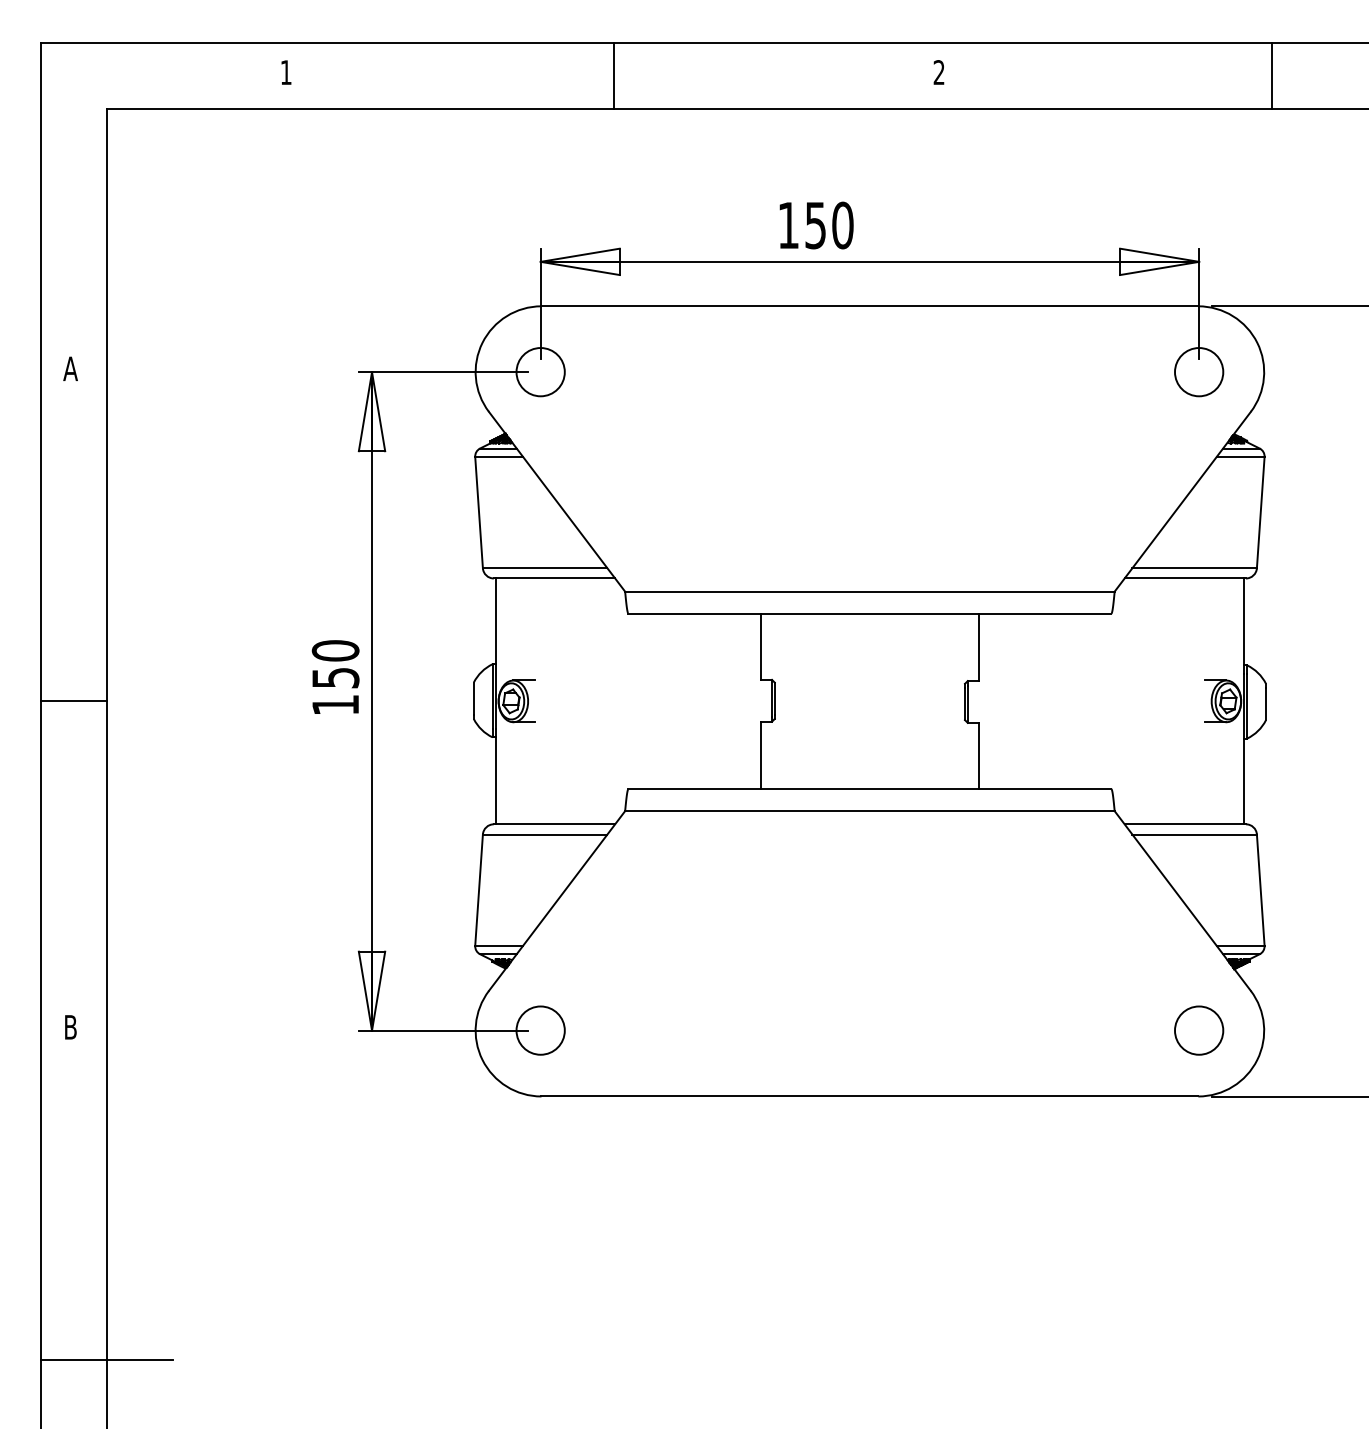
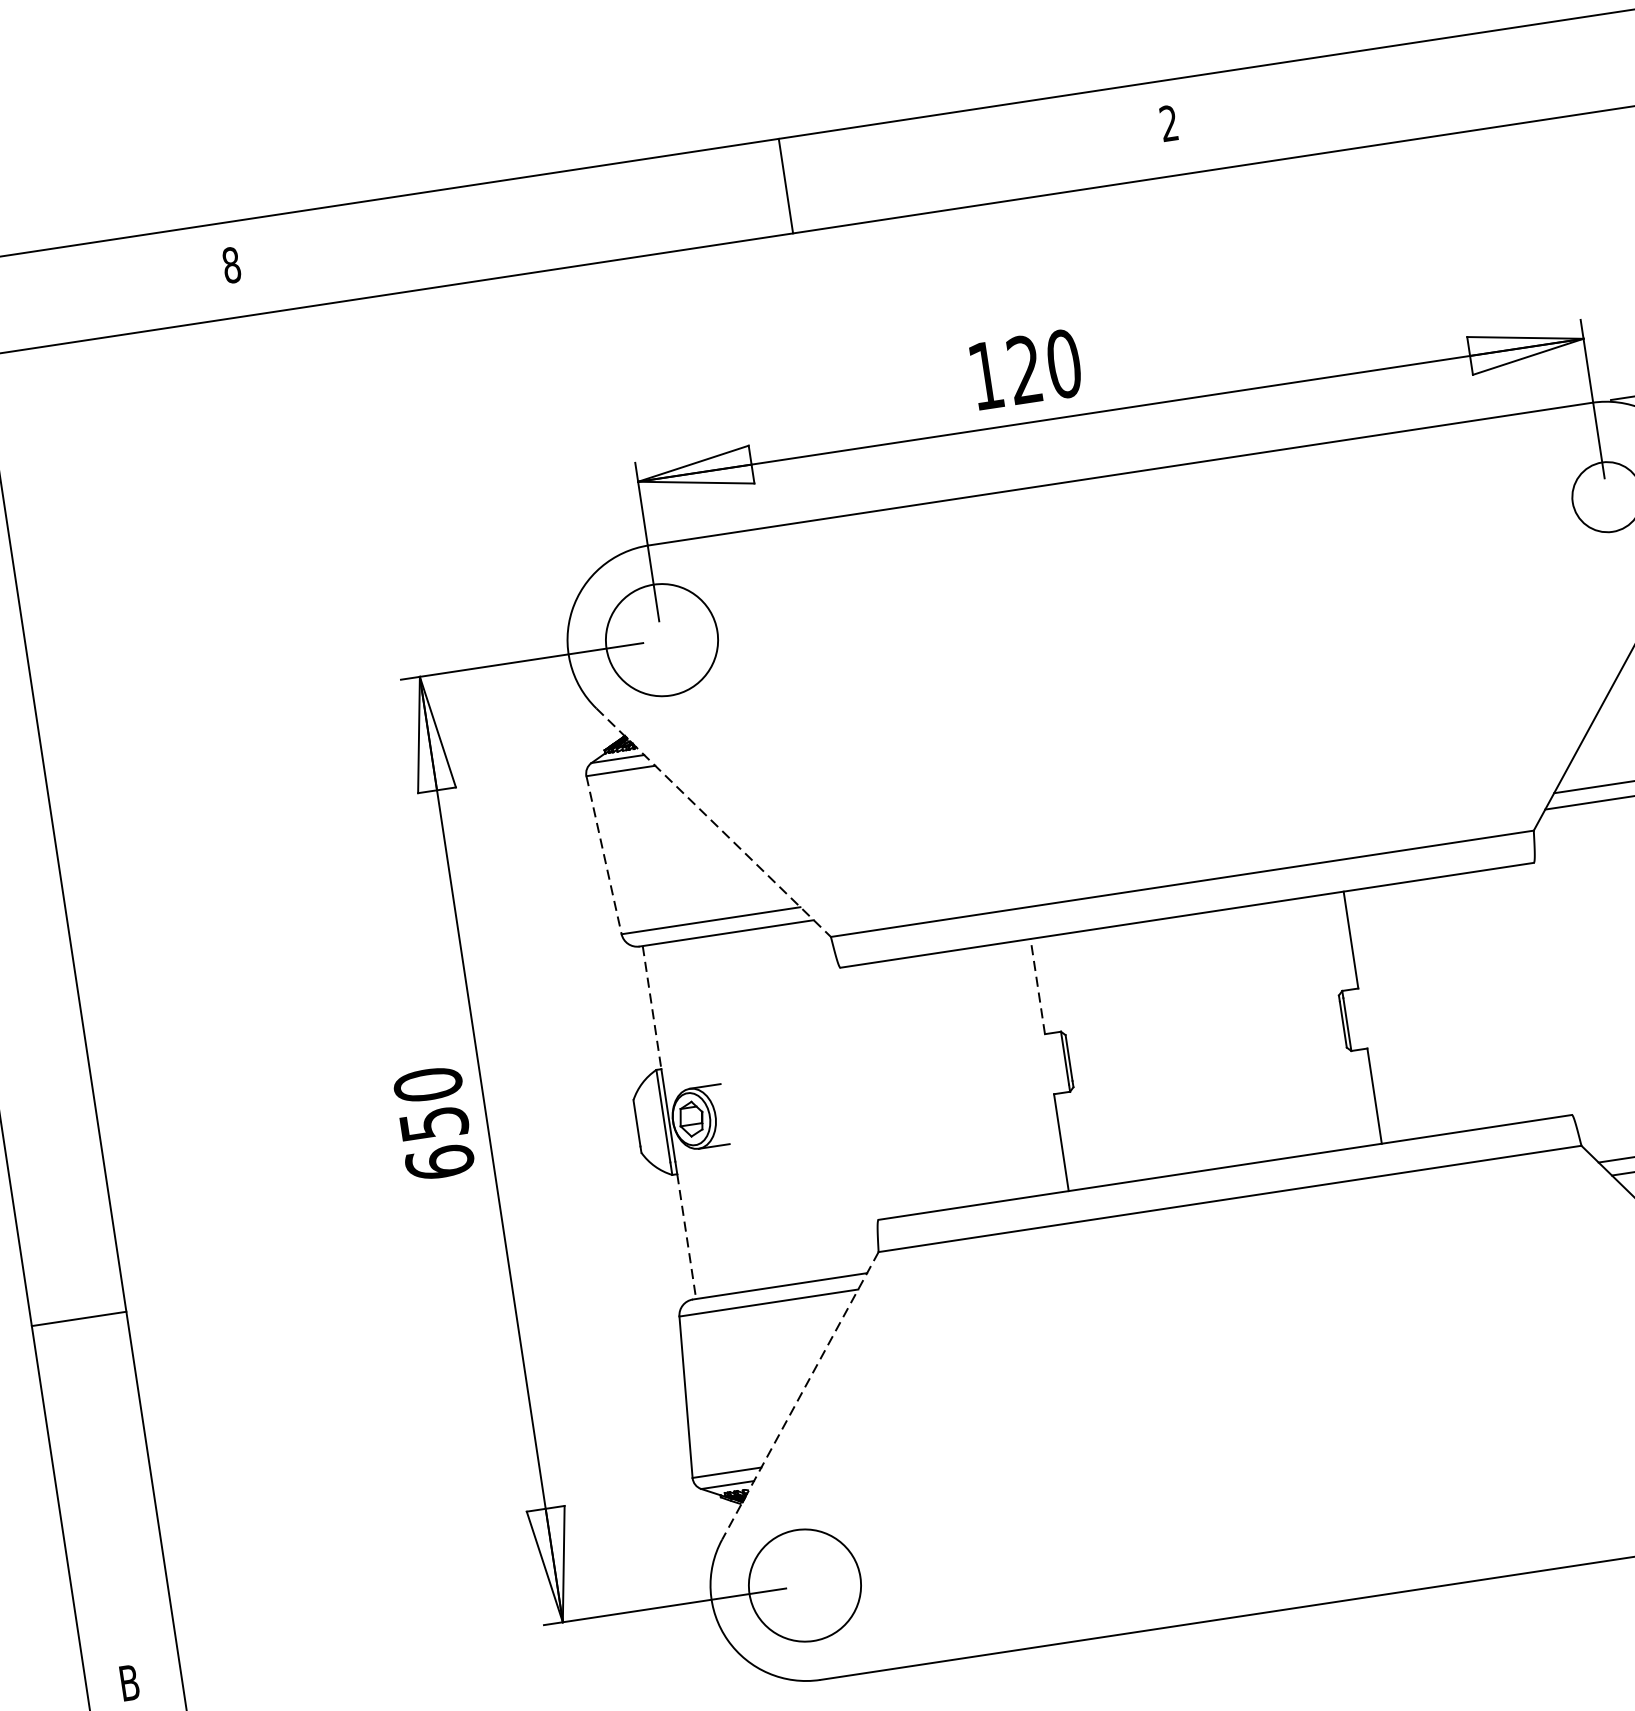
text: (285, 72) -> (230, 265), 1 -> 8
line: (613, 75) -> (785, 185), moved
text: (815, 225) -> (1024, 369), 150 -> 120
circle: (540, 372) -> (661, 640), size x1.6
line: (557, 501) -> (714, 822), solid -> dashed
line: (479, 512) -> (604, 854), solid -> dashed
line: (496, 621) -> (652, 1007), solid -> dashed
line: (760, 646) -> (1037, 986), solid -> dashed
line: (73, 701) -> (78, 1319), moved
text: (335, 704) -> (439, 1161), 150 -> 650
line: (496, 781) -> (687, 1237), solid -> dashed
line: (557, 901) -> (801, 1396), solid -> dashed
circle: (540, 1030) -> (804, 1585), size x1.6

